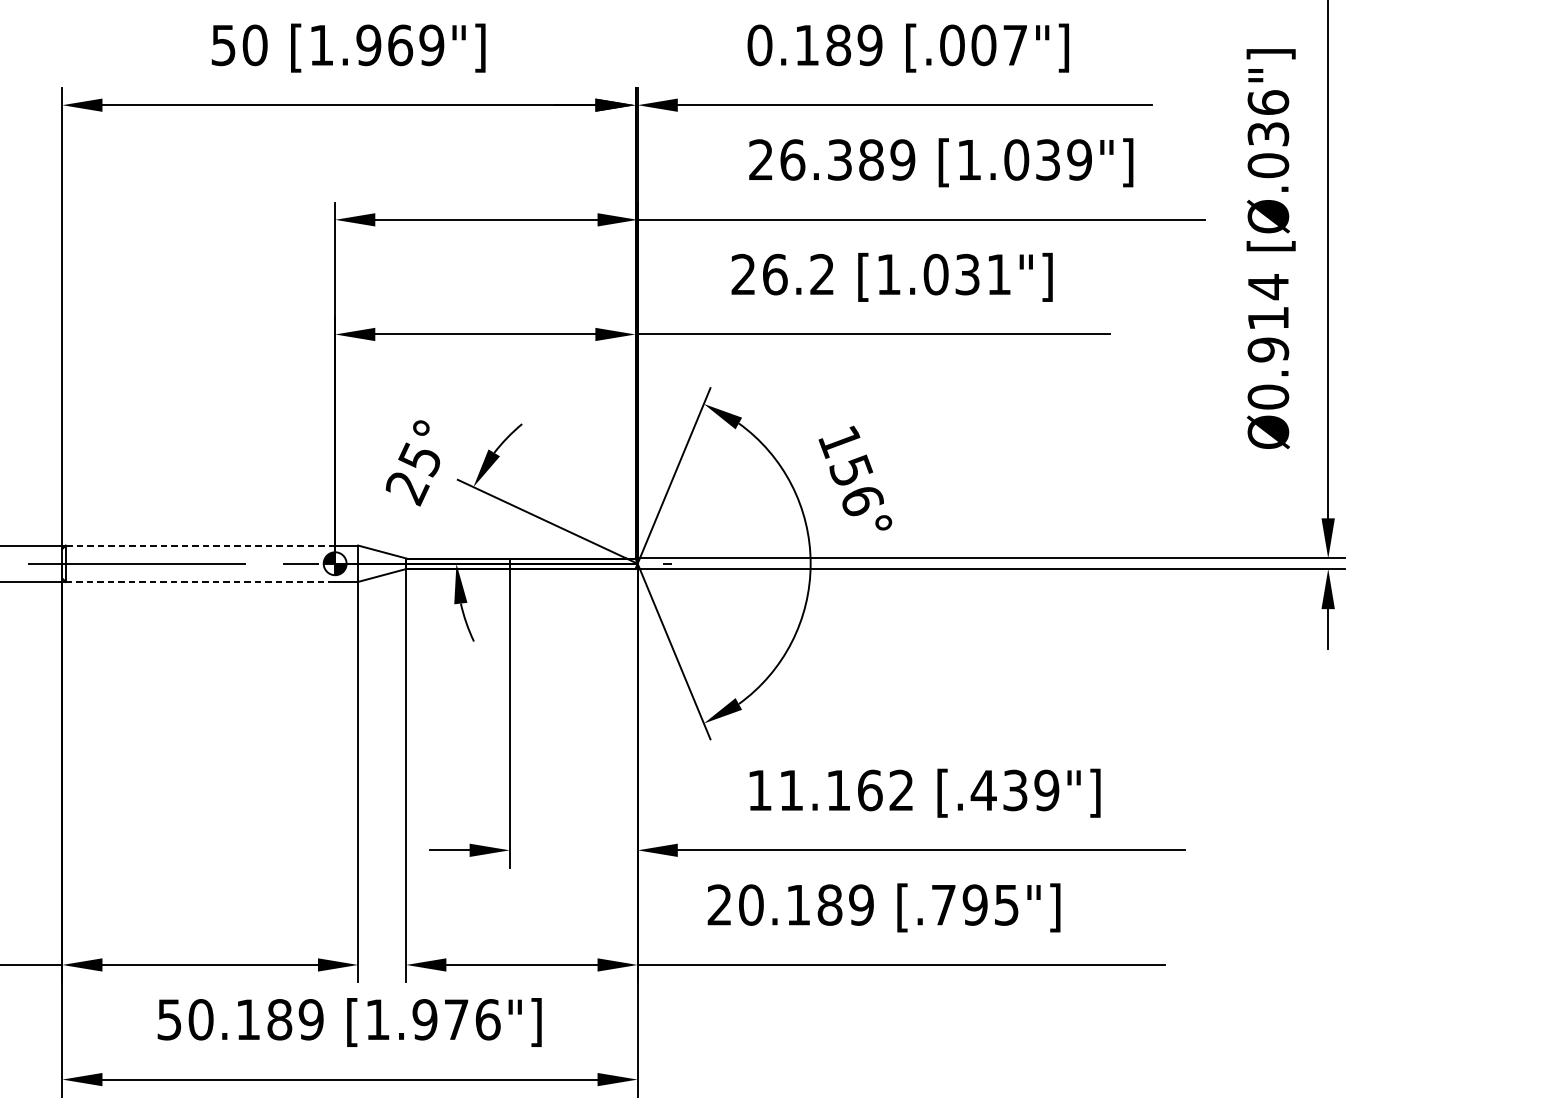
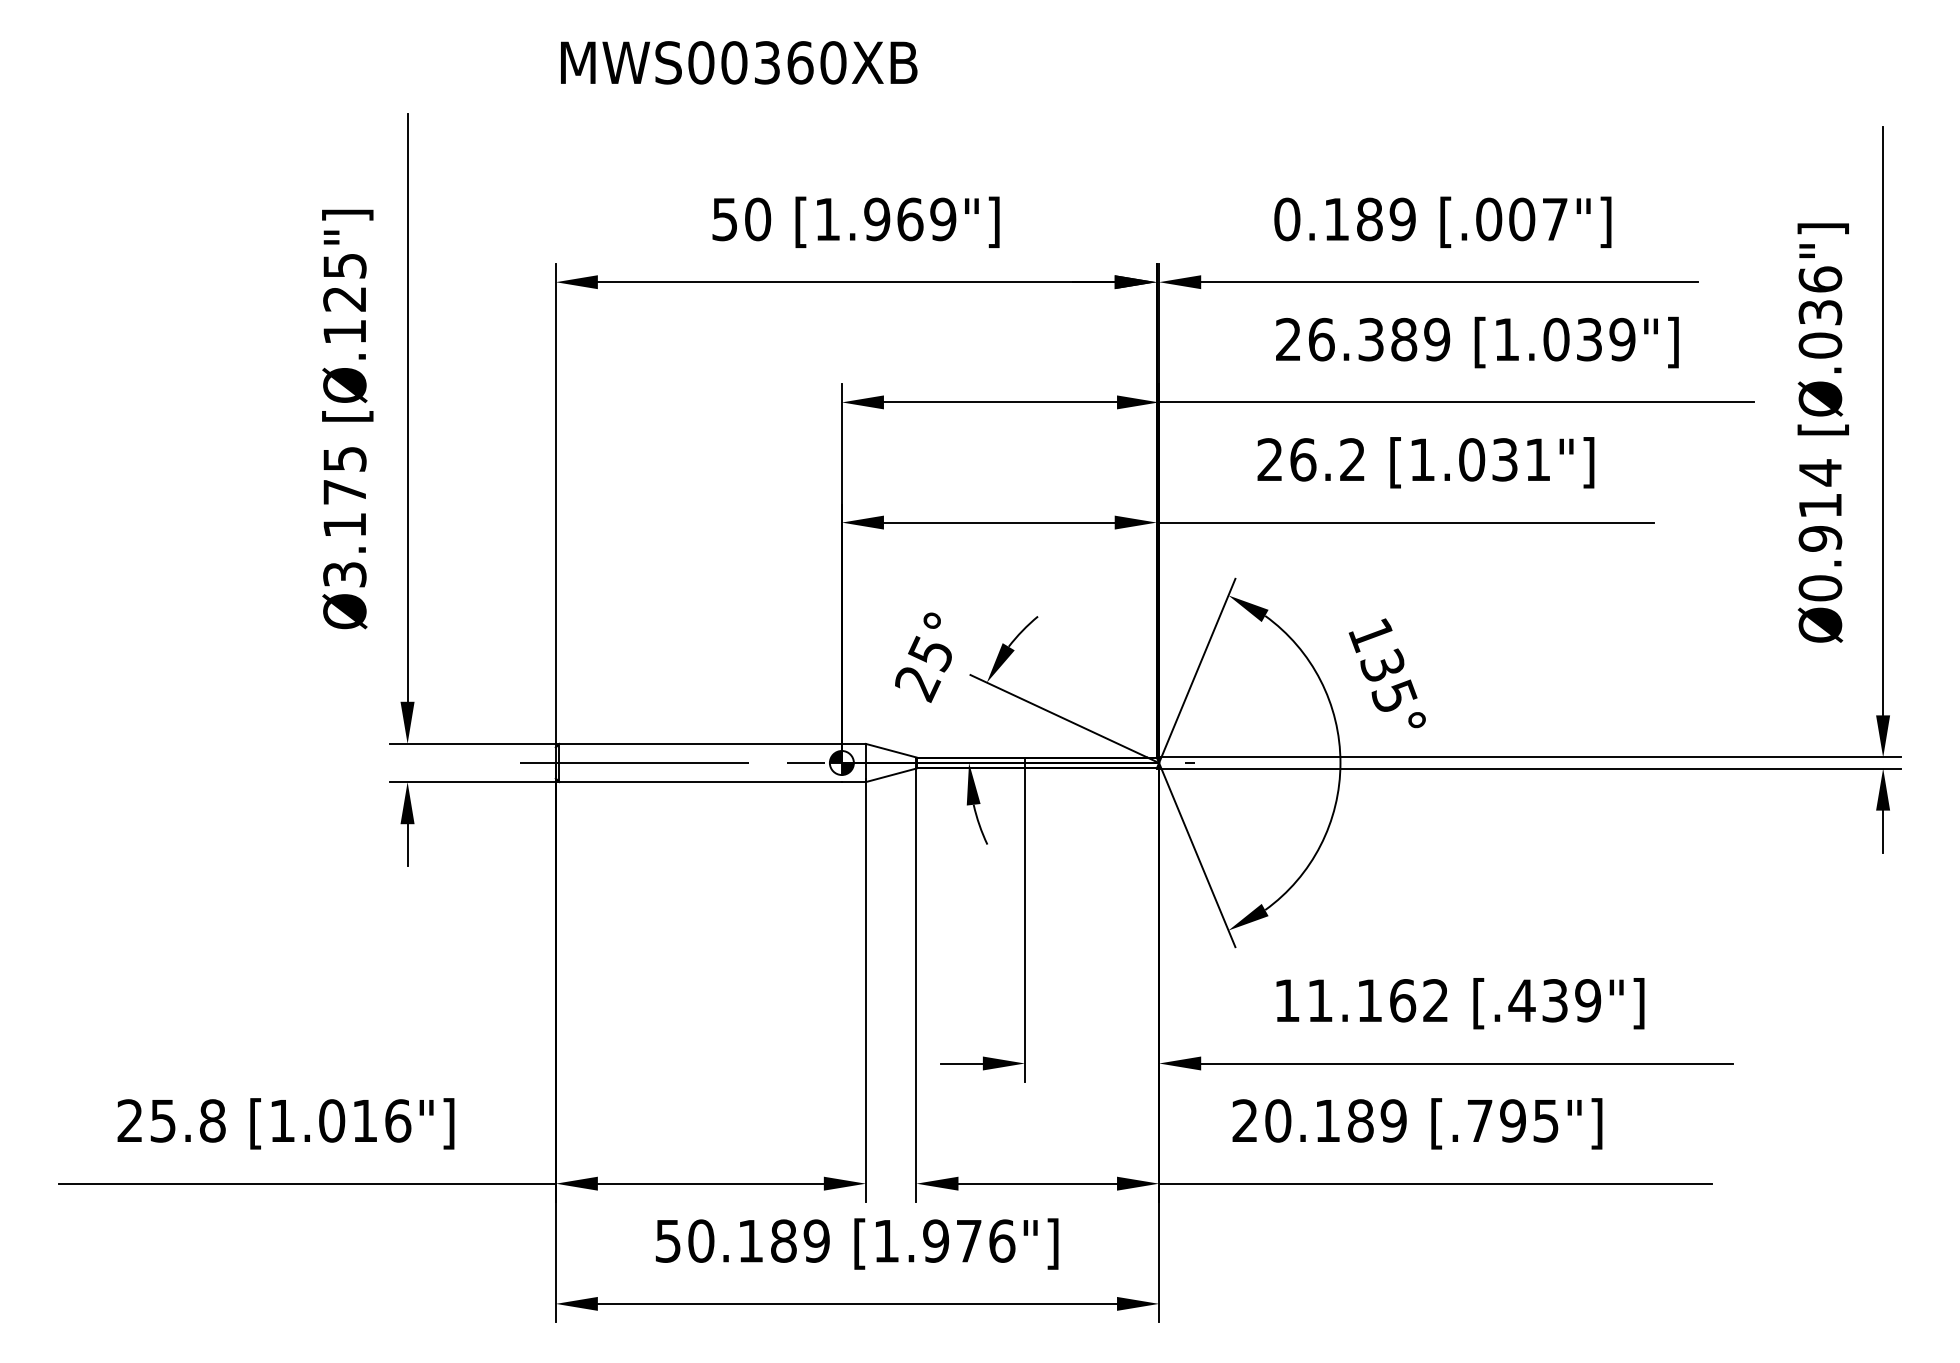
text: (856, 485) -> (1388, 680), 156° -> 135°
line: (200, 545) -> (700, 743), dashed -> solid
line: (201, 582) -> (701, 782), dashed -> solid

